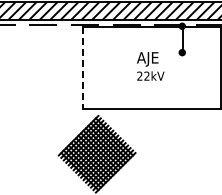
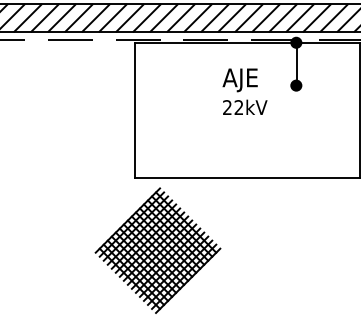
text: (150, 66) -> (244, 91), moved
line: (83, 68) -> (135, 111), dashed -> solid

